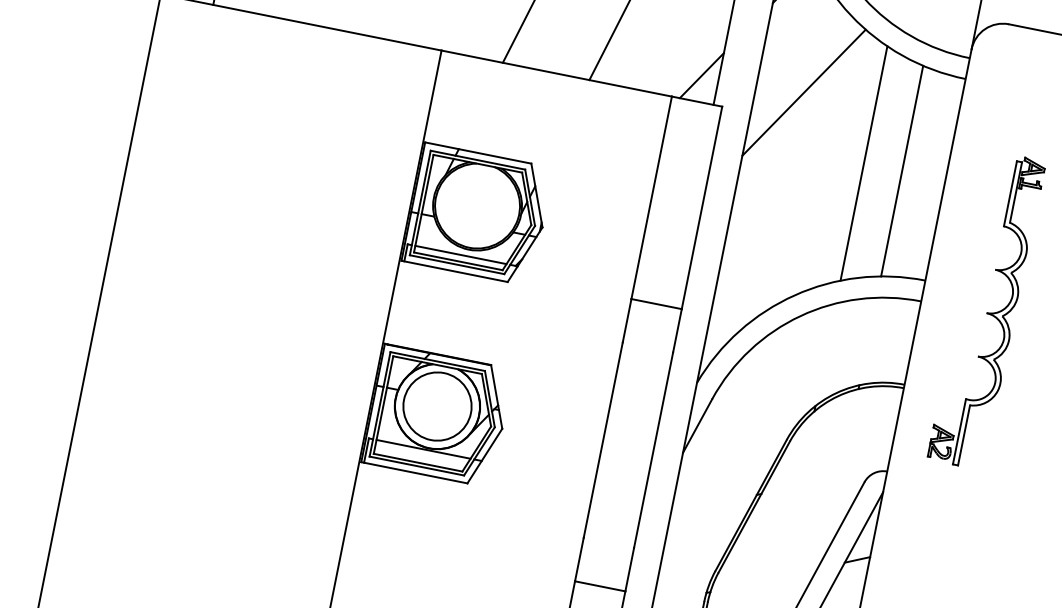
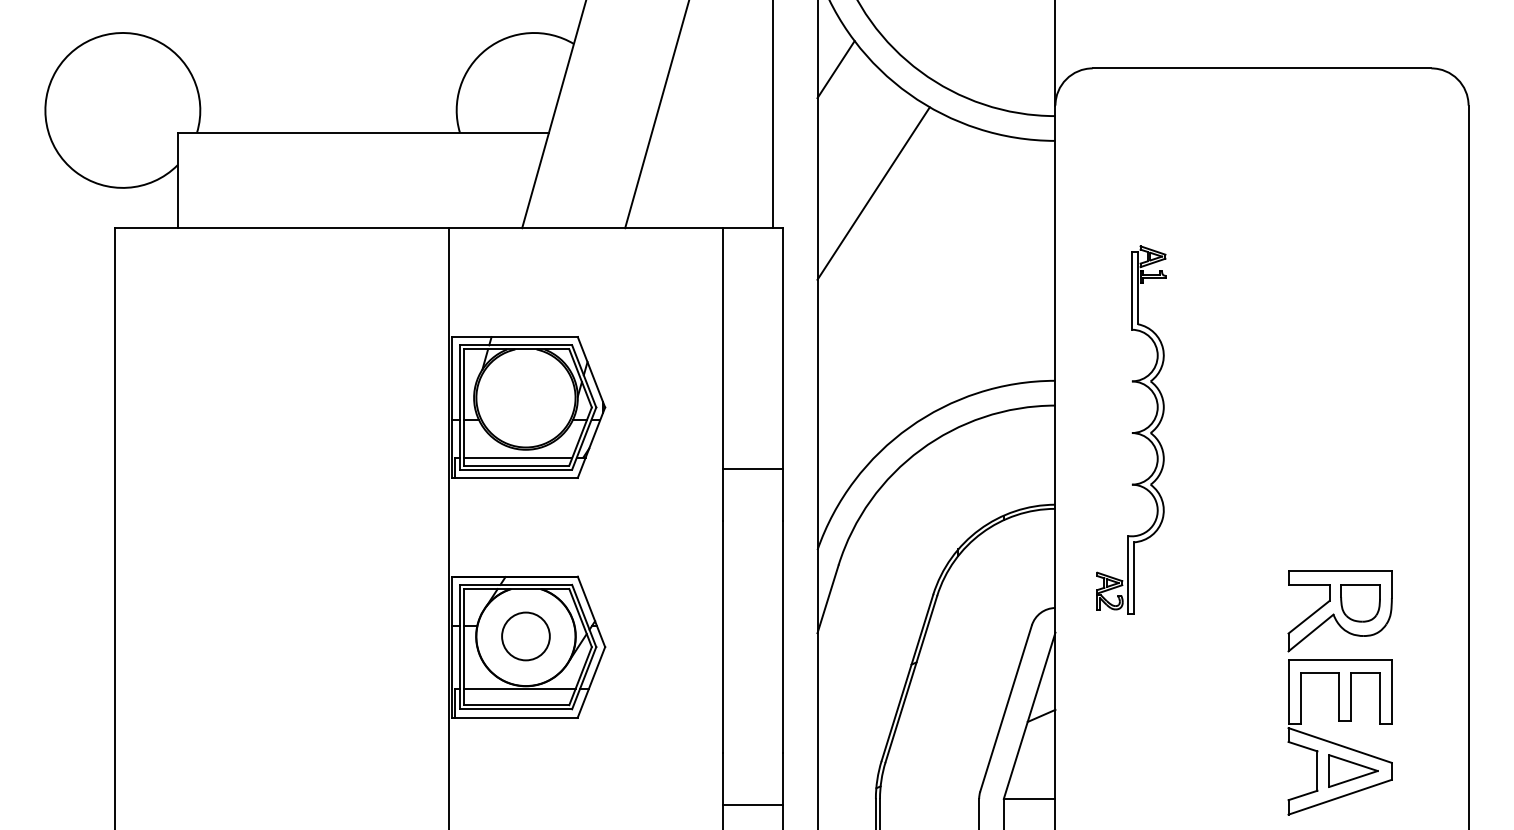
line: (701, 75) -> (752, 197), removed
line: (864, 163) -> (958, 260), removed
line: (901, 170) -> (1003, 260), removed
part: (986, 310) -> (1131, 429), moved
circle: (437, 406) -> (525, 636), size x0.6

